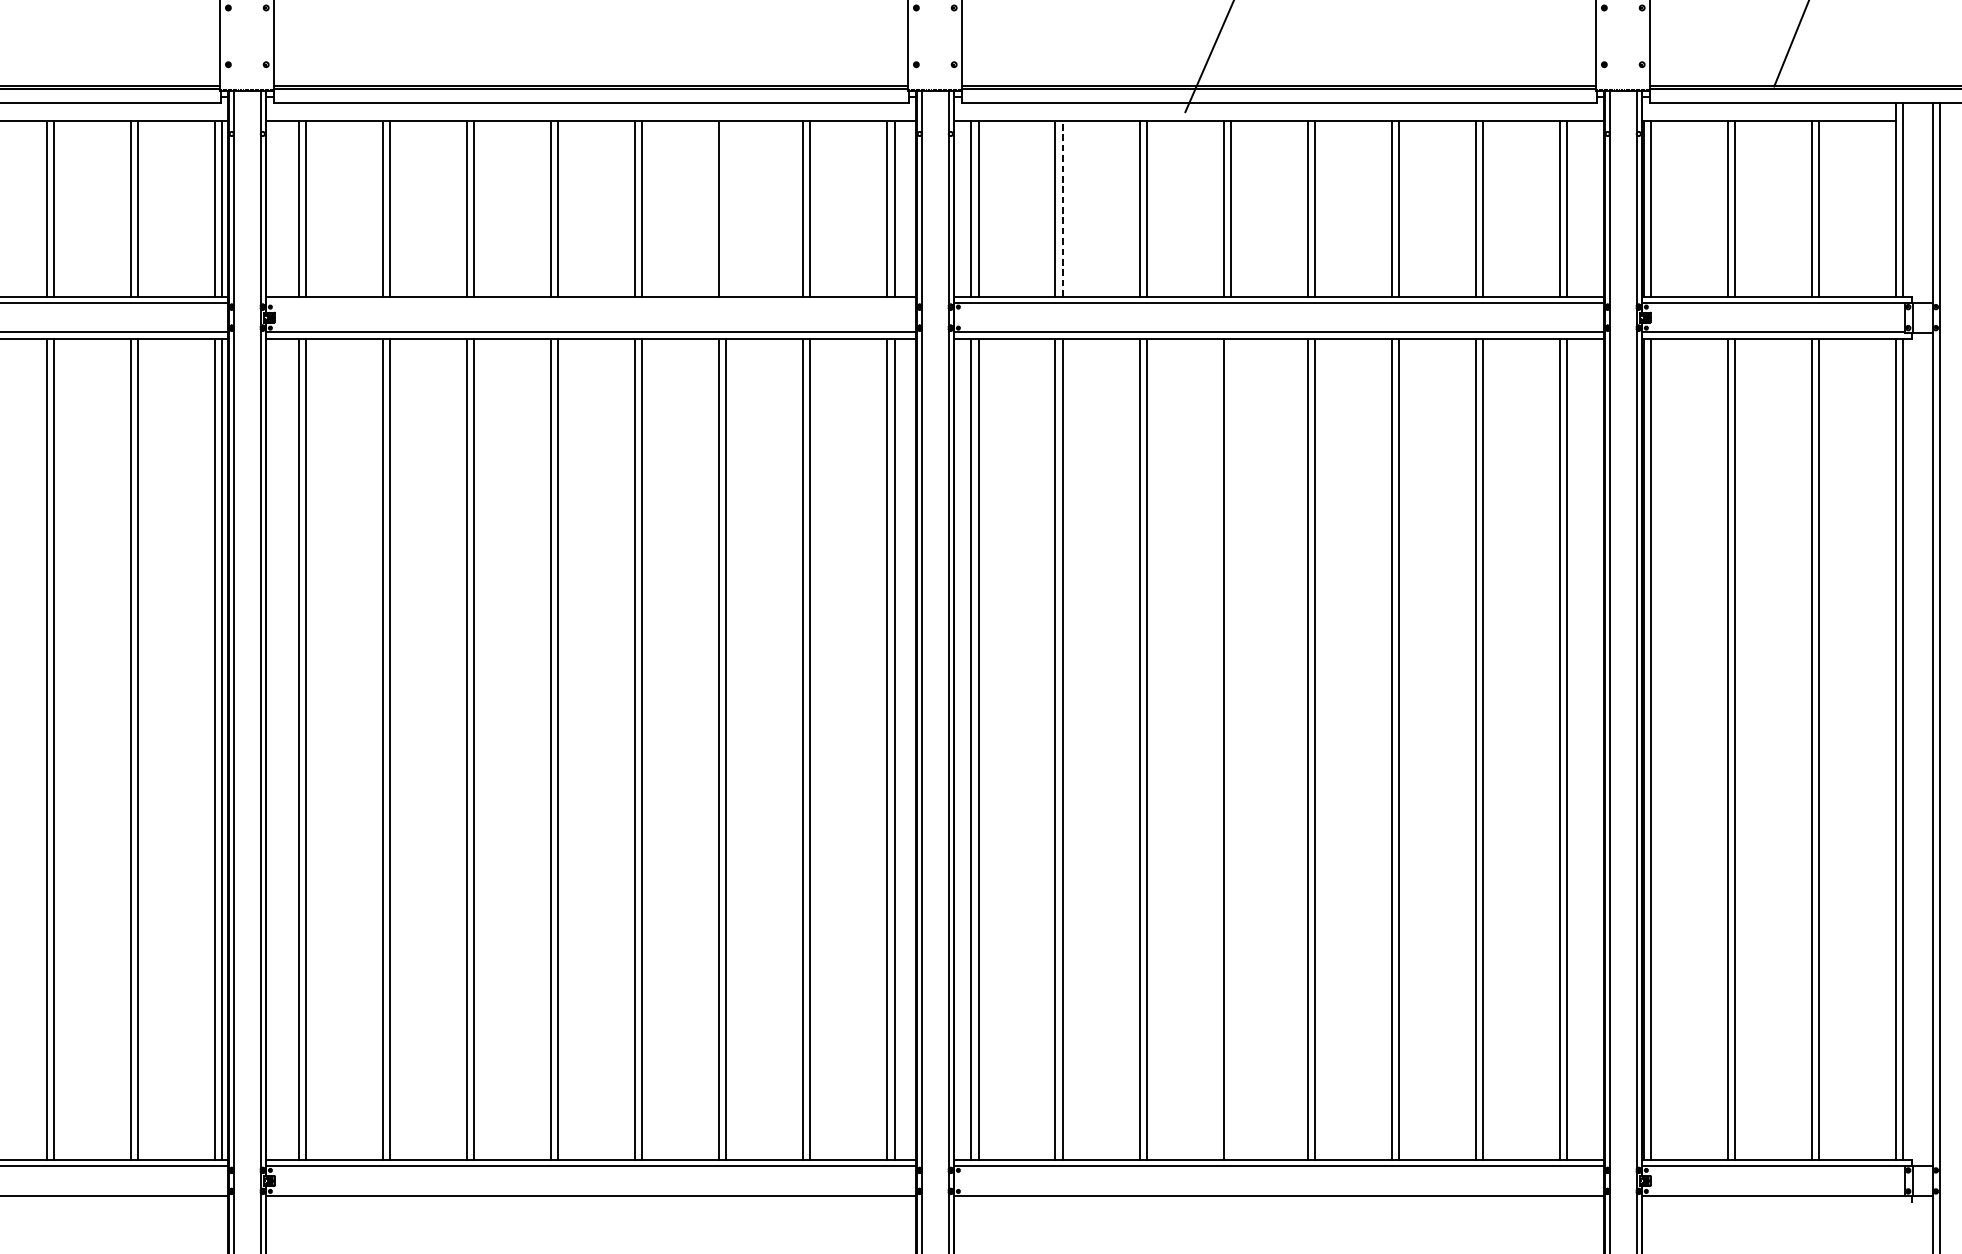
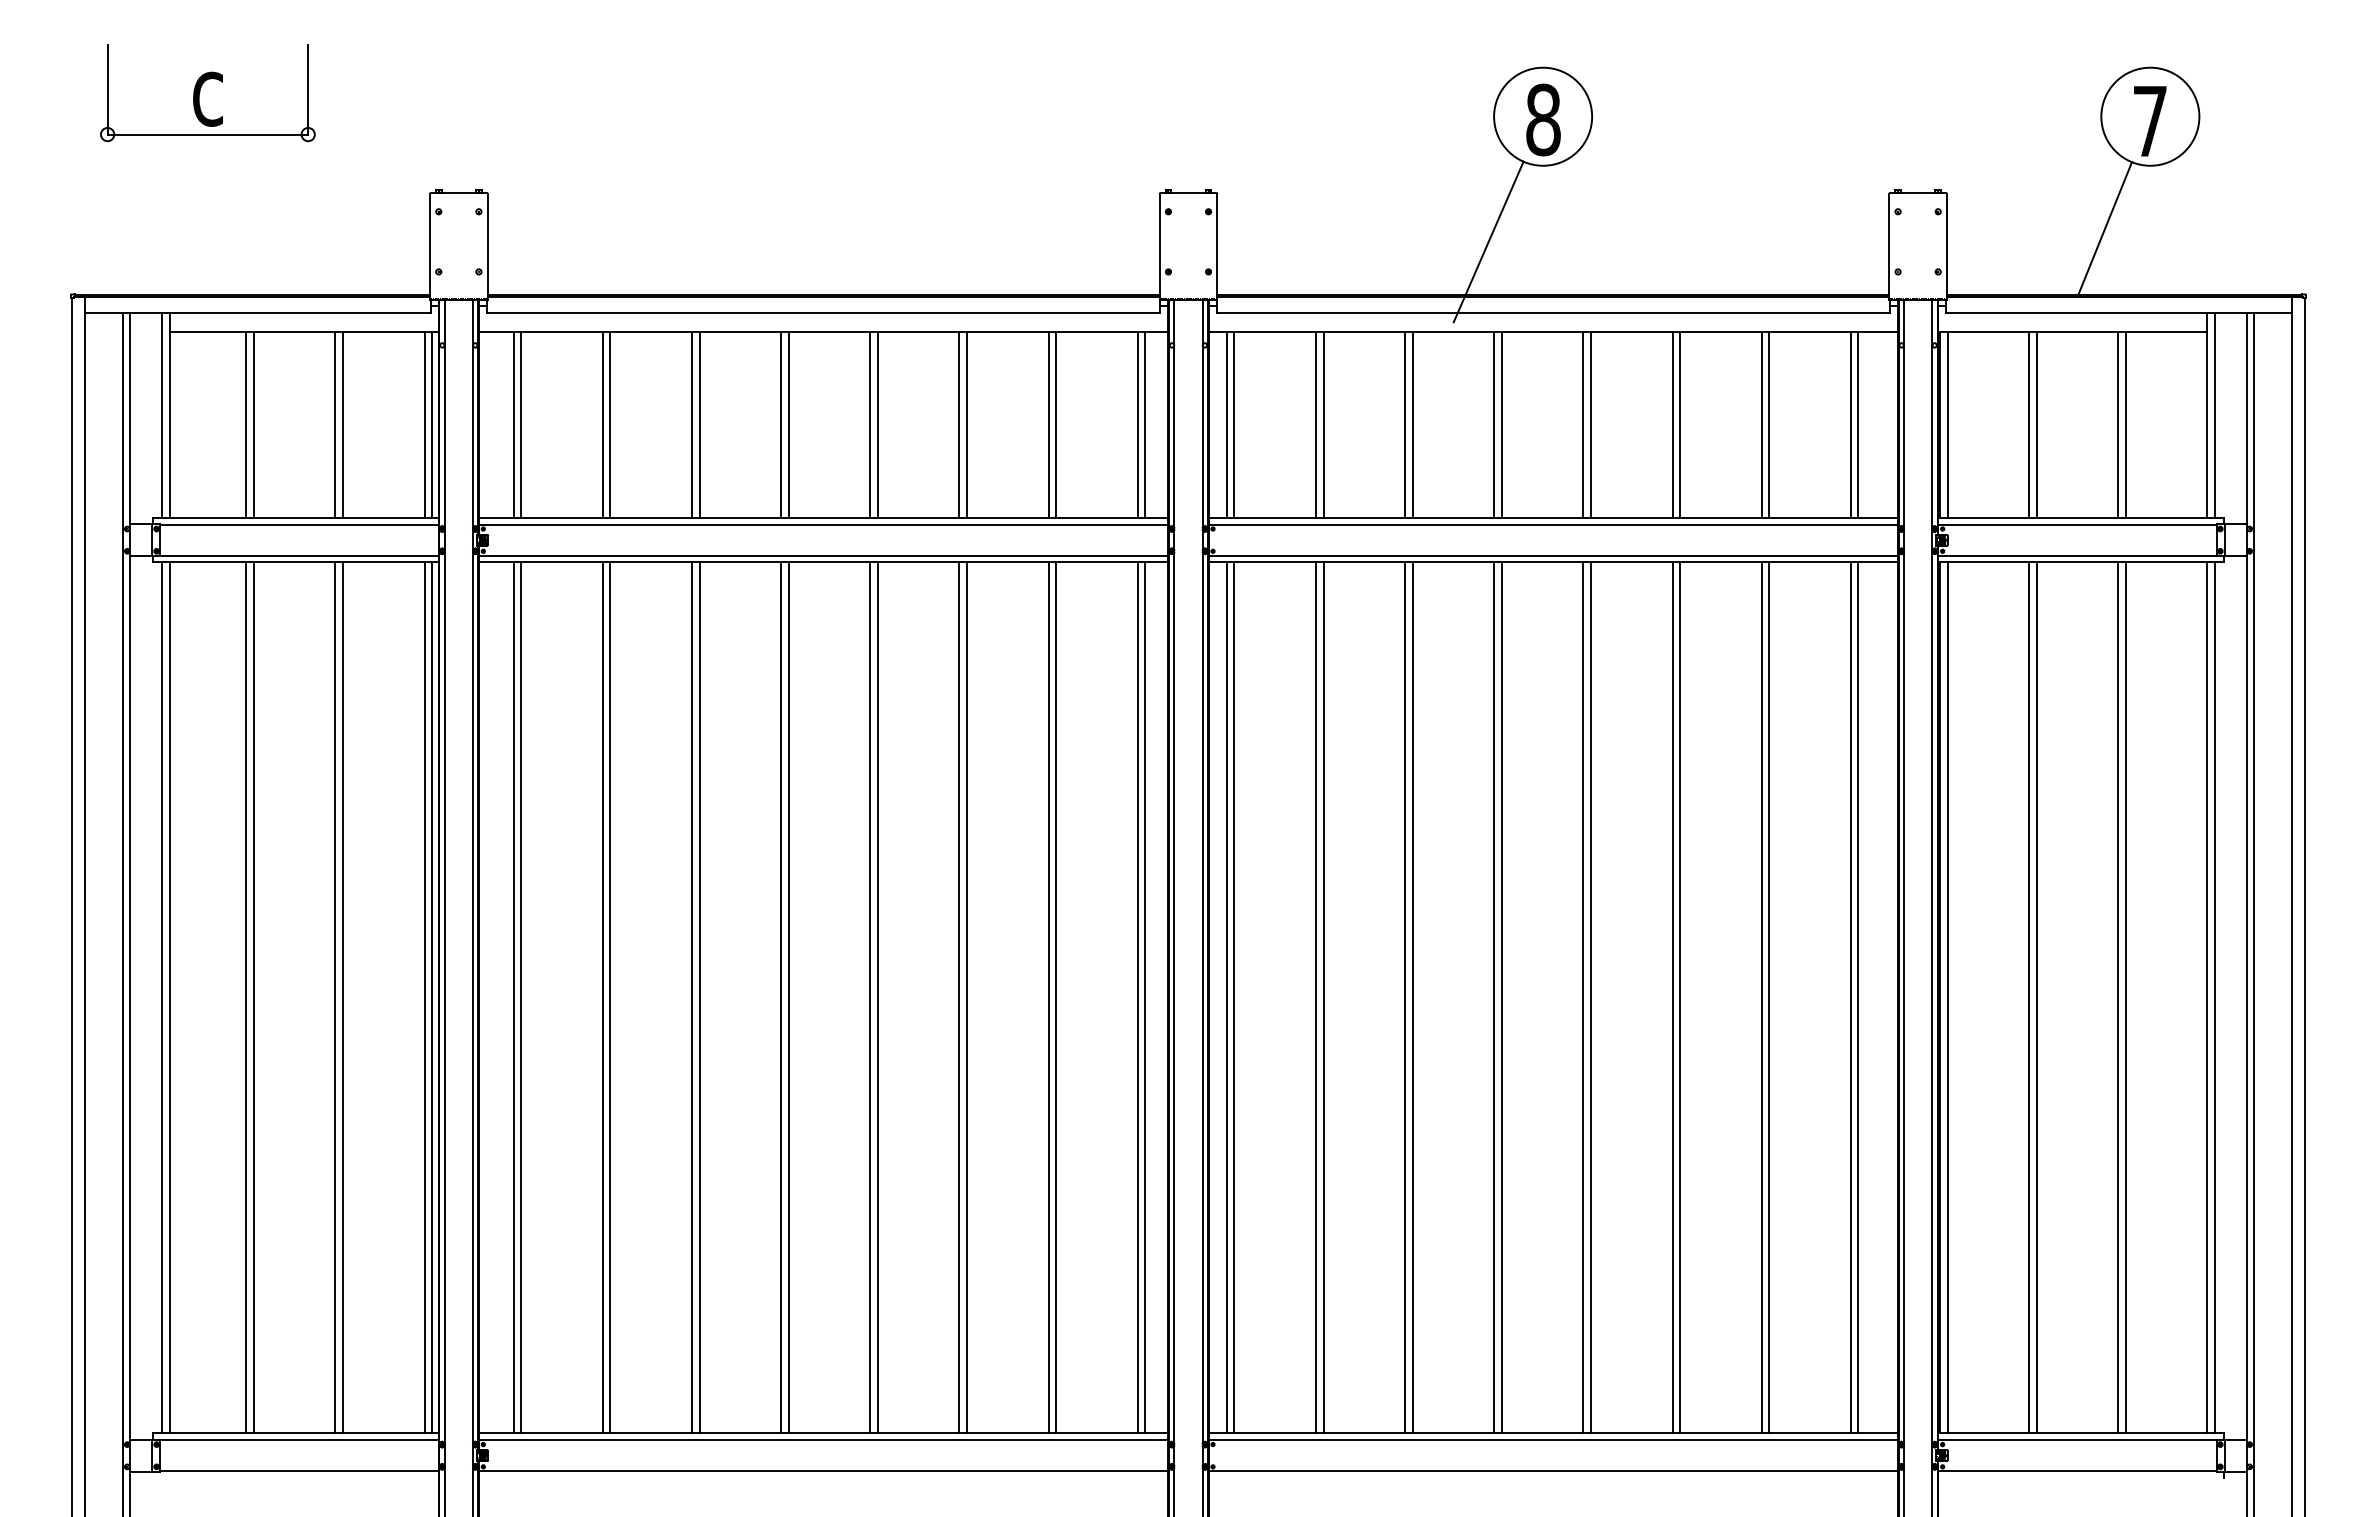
line: (725, 208) -> (966, 424), added
line: (1062, 208) -> (1323, 424), dashed -> solid
line: (591, 302) -> (823, 524), added
line: (1230, 748) -> (1501, 997), added

